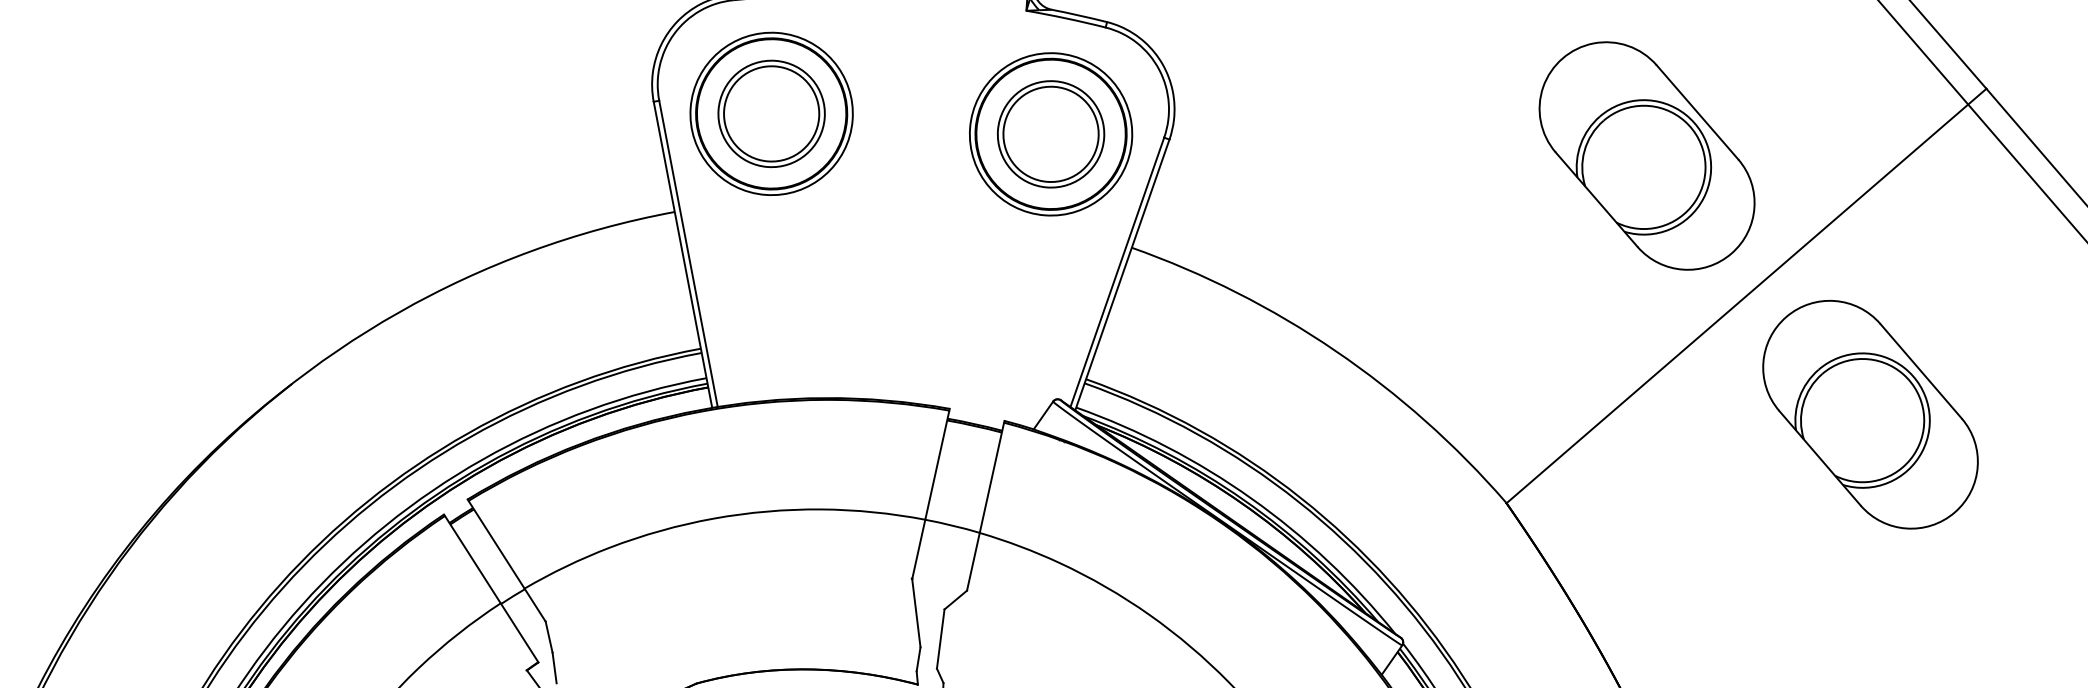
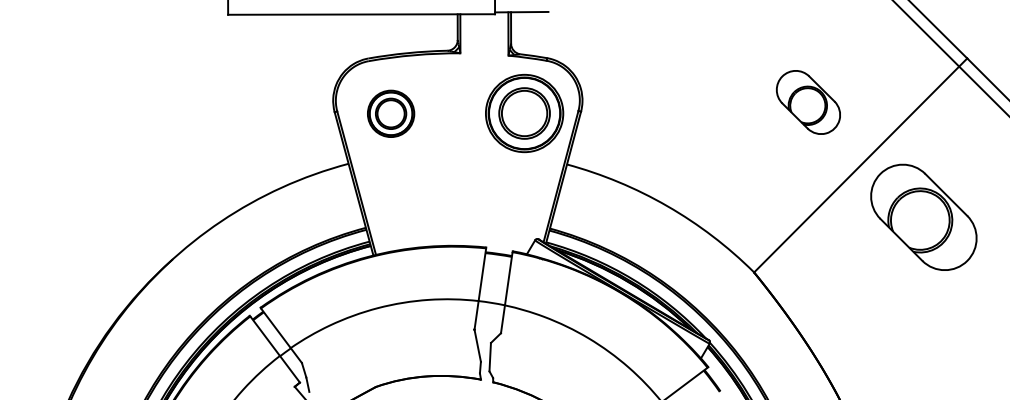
part: (770, 113) -> (390, 113), size x0.6
part: (1647, 156) -> (808, 102), size x0.6

